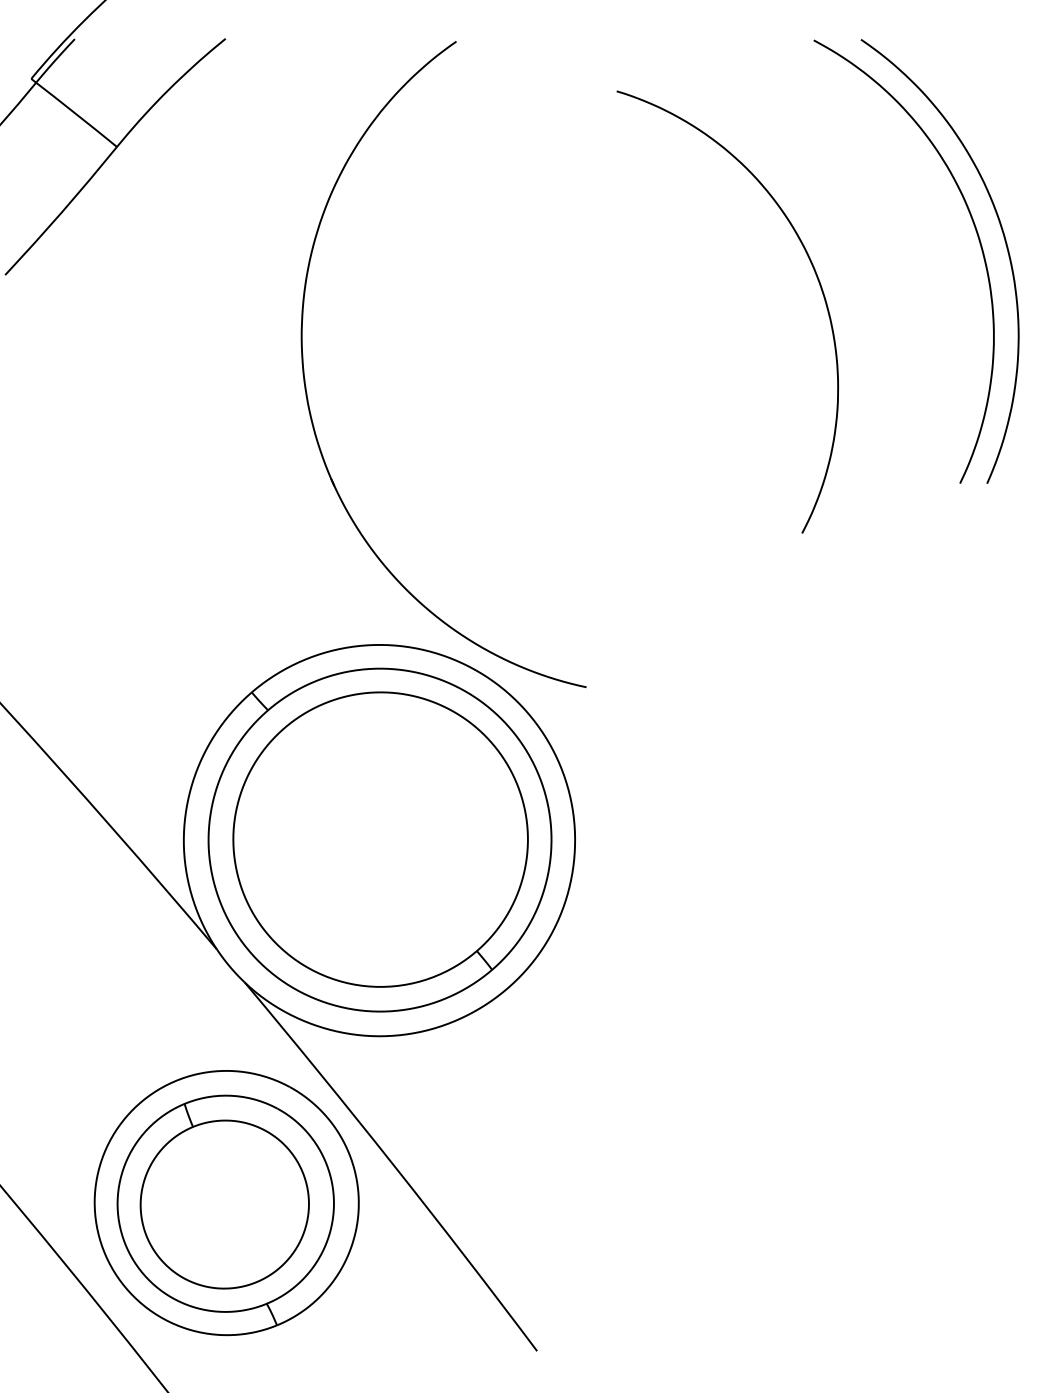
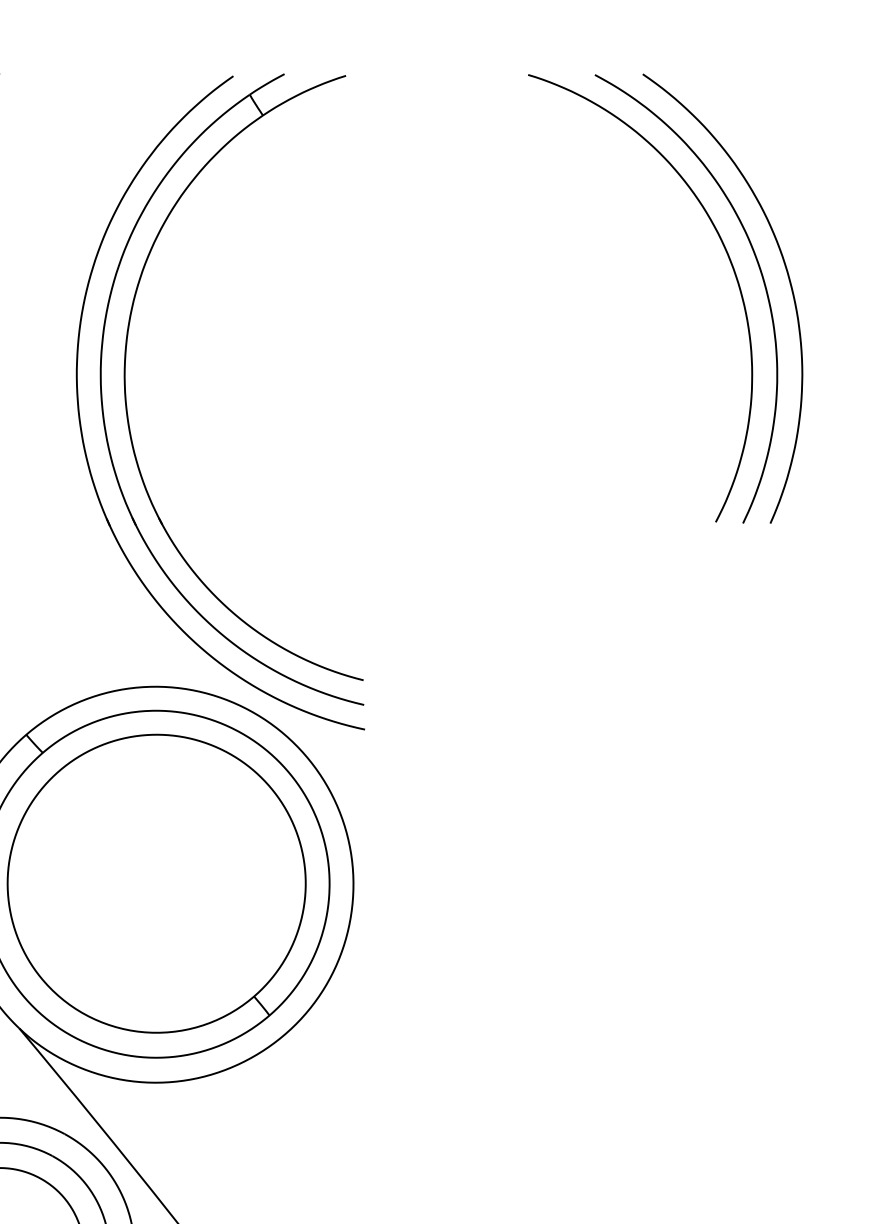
curve: (815, 275) -> (729, 261), moved
part: (351, 364) -> (127, 402), added

